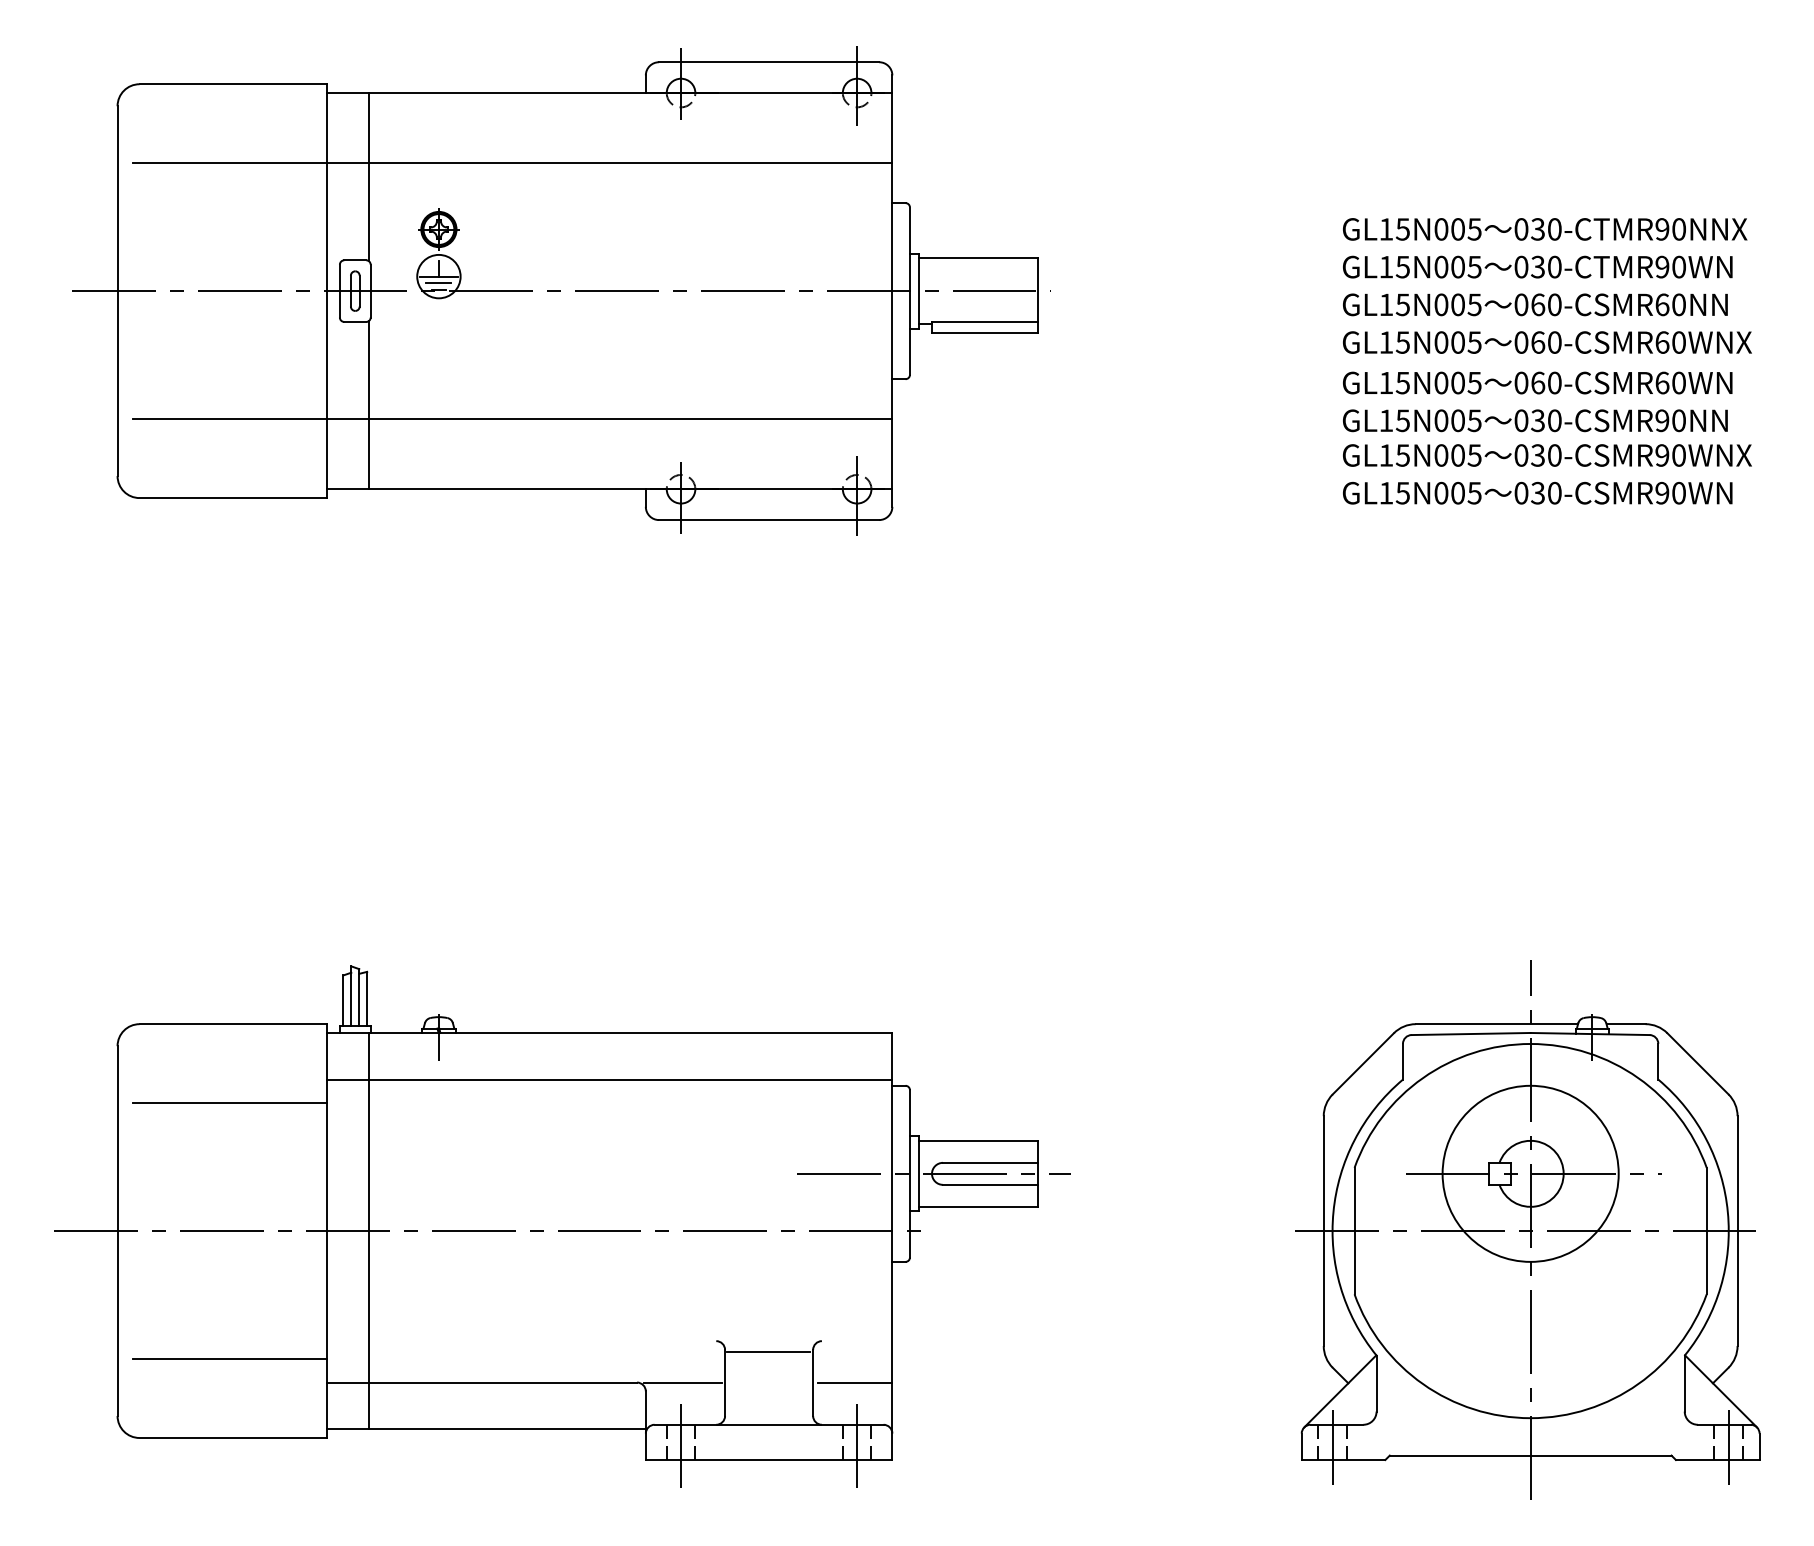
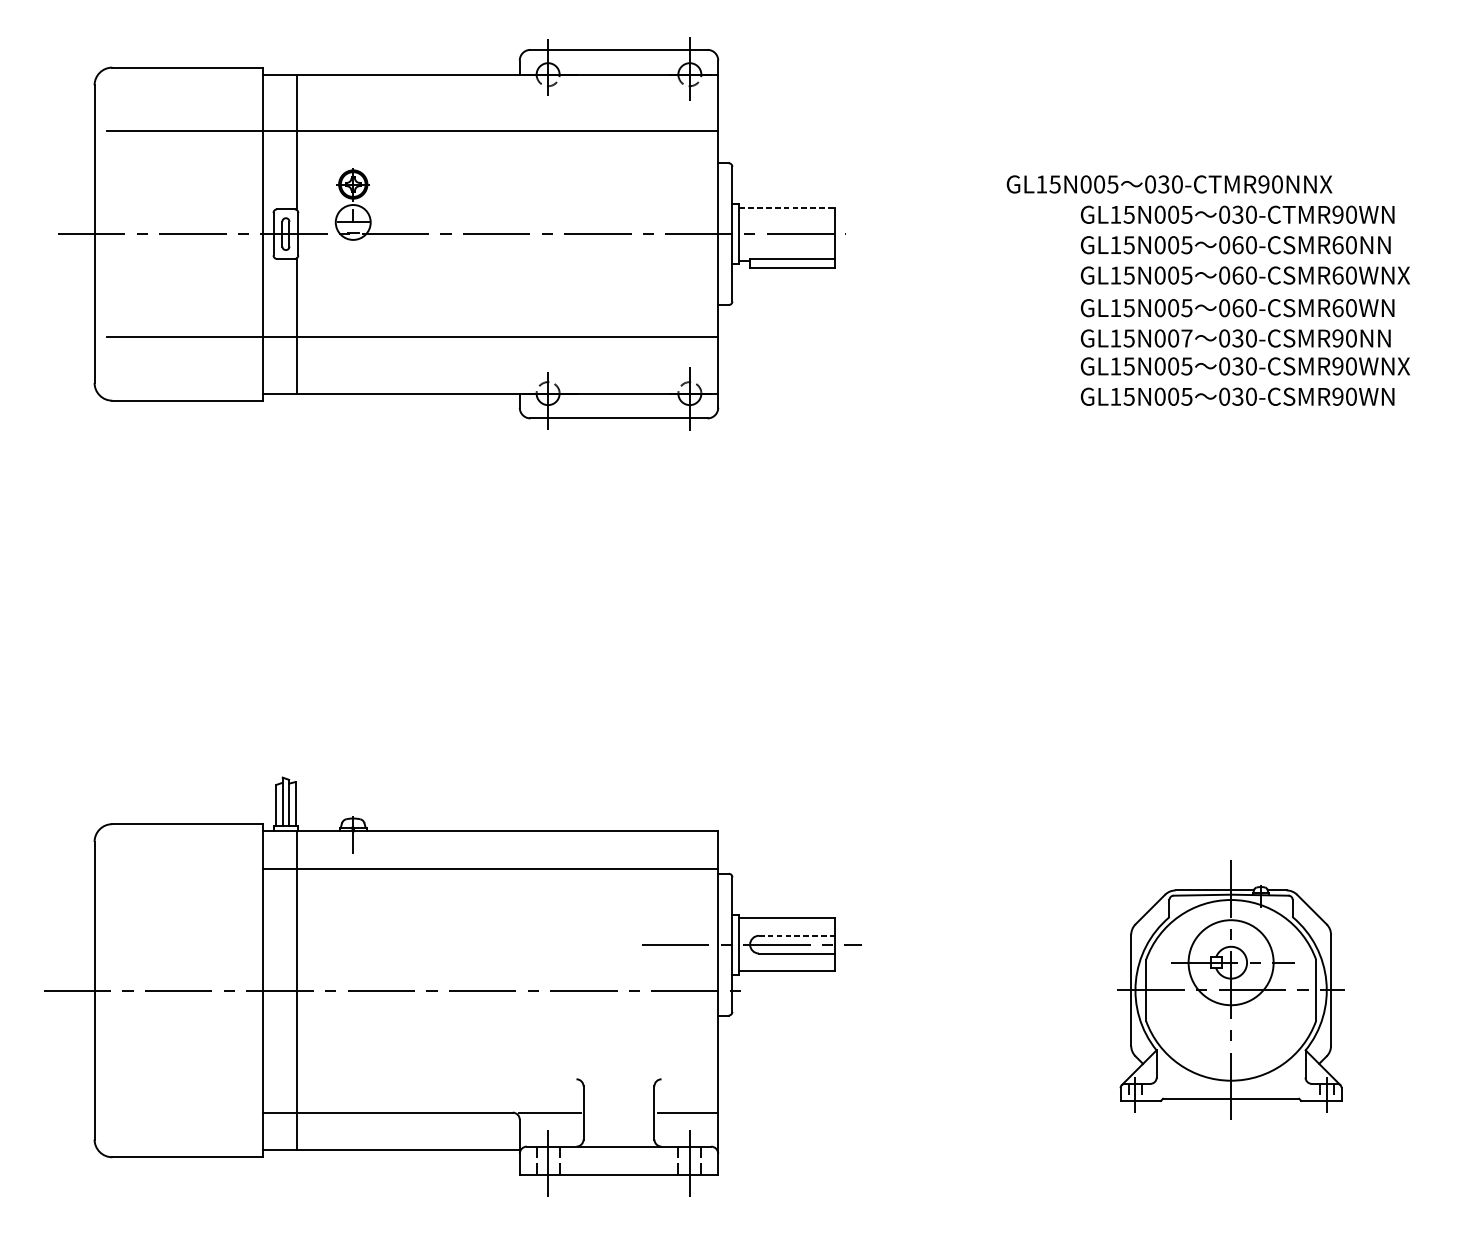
text: (1545, 229) -> (1169, 184), moved
line: (978, 258) -> (787, 207), solid -> dashed
line: (438, 283) -> (352, 228), removed
text: (1474, 420) -> (1186, 338), GL15N005 -> GL15N007
line: (229, 1103) -> (184, 888), removed
line: (990, 1162) -> (797, 935), solid -> dashed
part: (1527, 1229) -> (1229, 989), size x0.6
line: (768, 1352) -> (618, 1088), removed
line: (229, 1358) -> (184, 1093), removed

